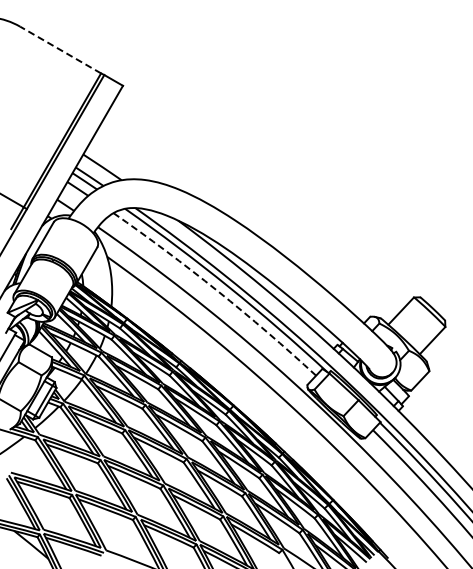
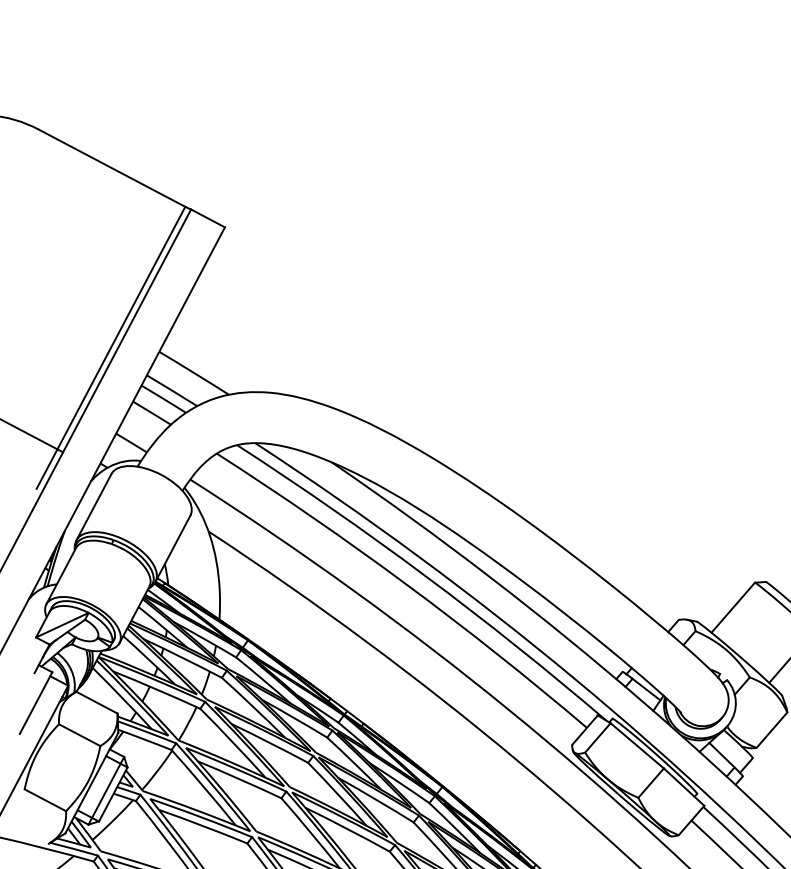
line: (60, 50) -> (111, 169), dashed -> solid
arc: (217, 290) -> (406, 583), dashed -> solid

